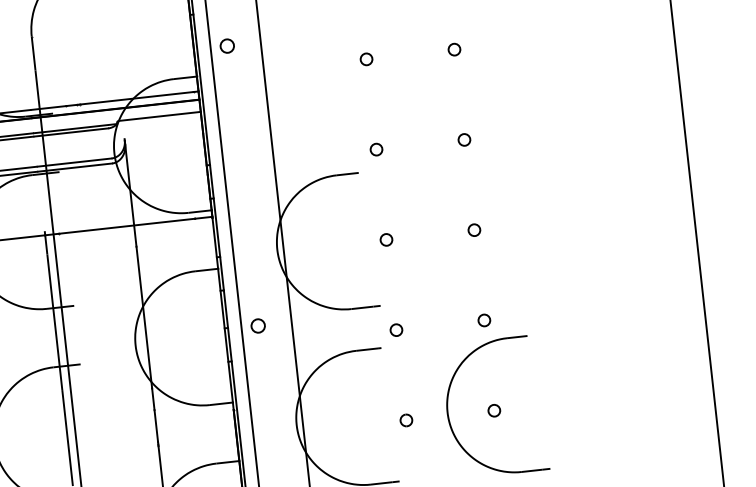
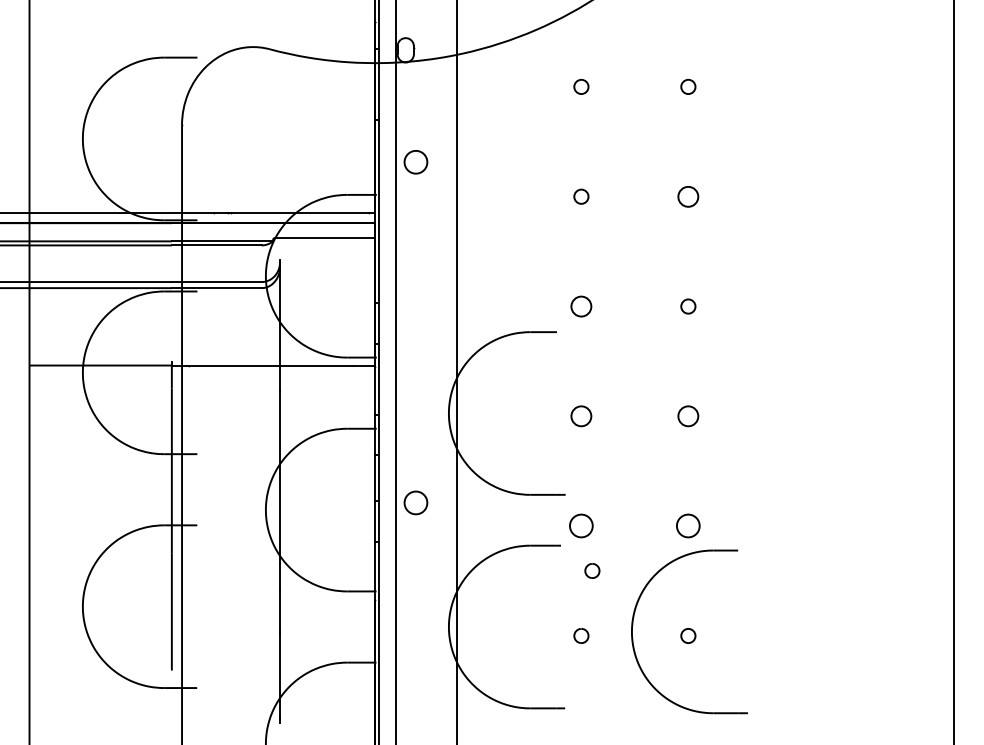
circle: (227, 46) -> (415, 162), size x1.4
circle: (454, 49) -> (688, 196), size x1.4
circle: (376, 149) -> (581, 306), size x1.4
circle: (474, 230) -> (688, 416), size x1.4
circle: (386, 240) -> (581, 416), size x1.4
circle: (484, 320) -> (688, 526), size x1.6
circle: (257, 325) -> (415, 502), size x1.4
circle: (396, 330) -> (581, 526), size x1.6
part: (409, 365) -> (592, 570), added

